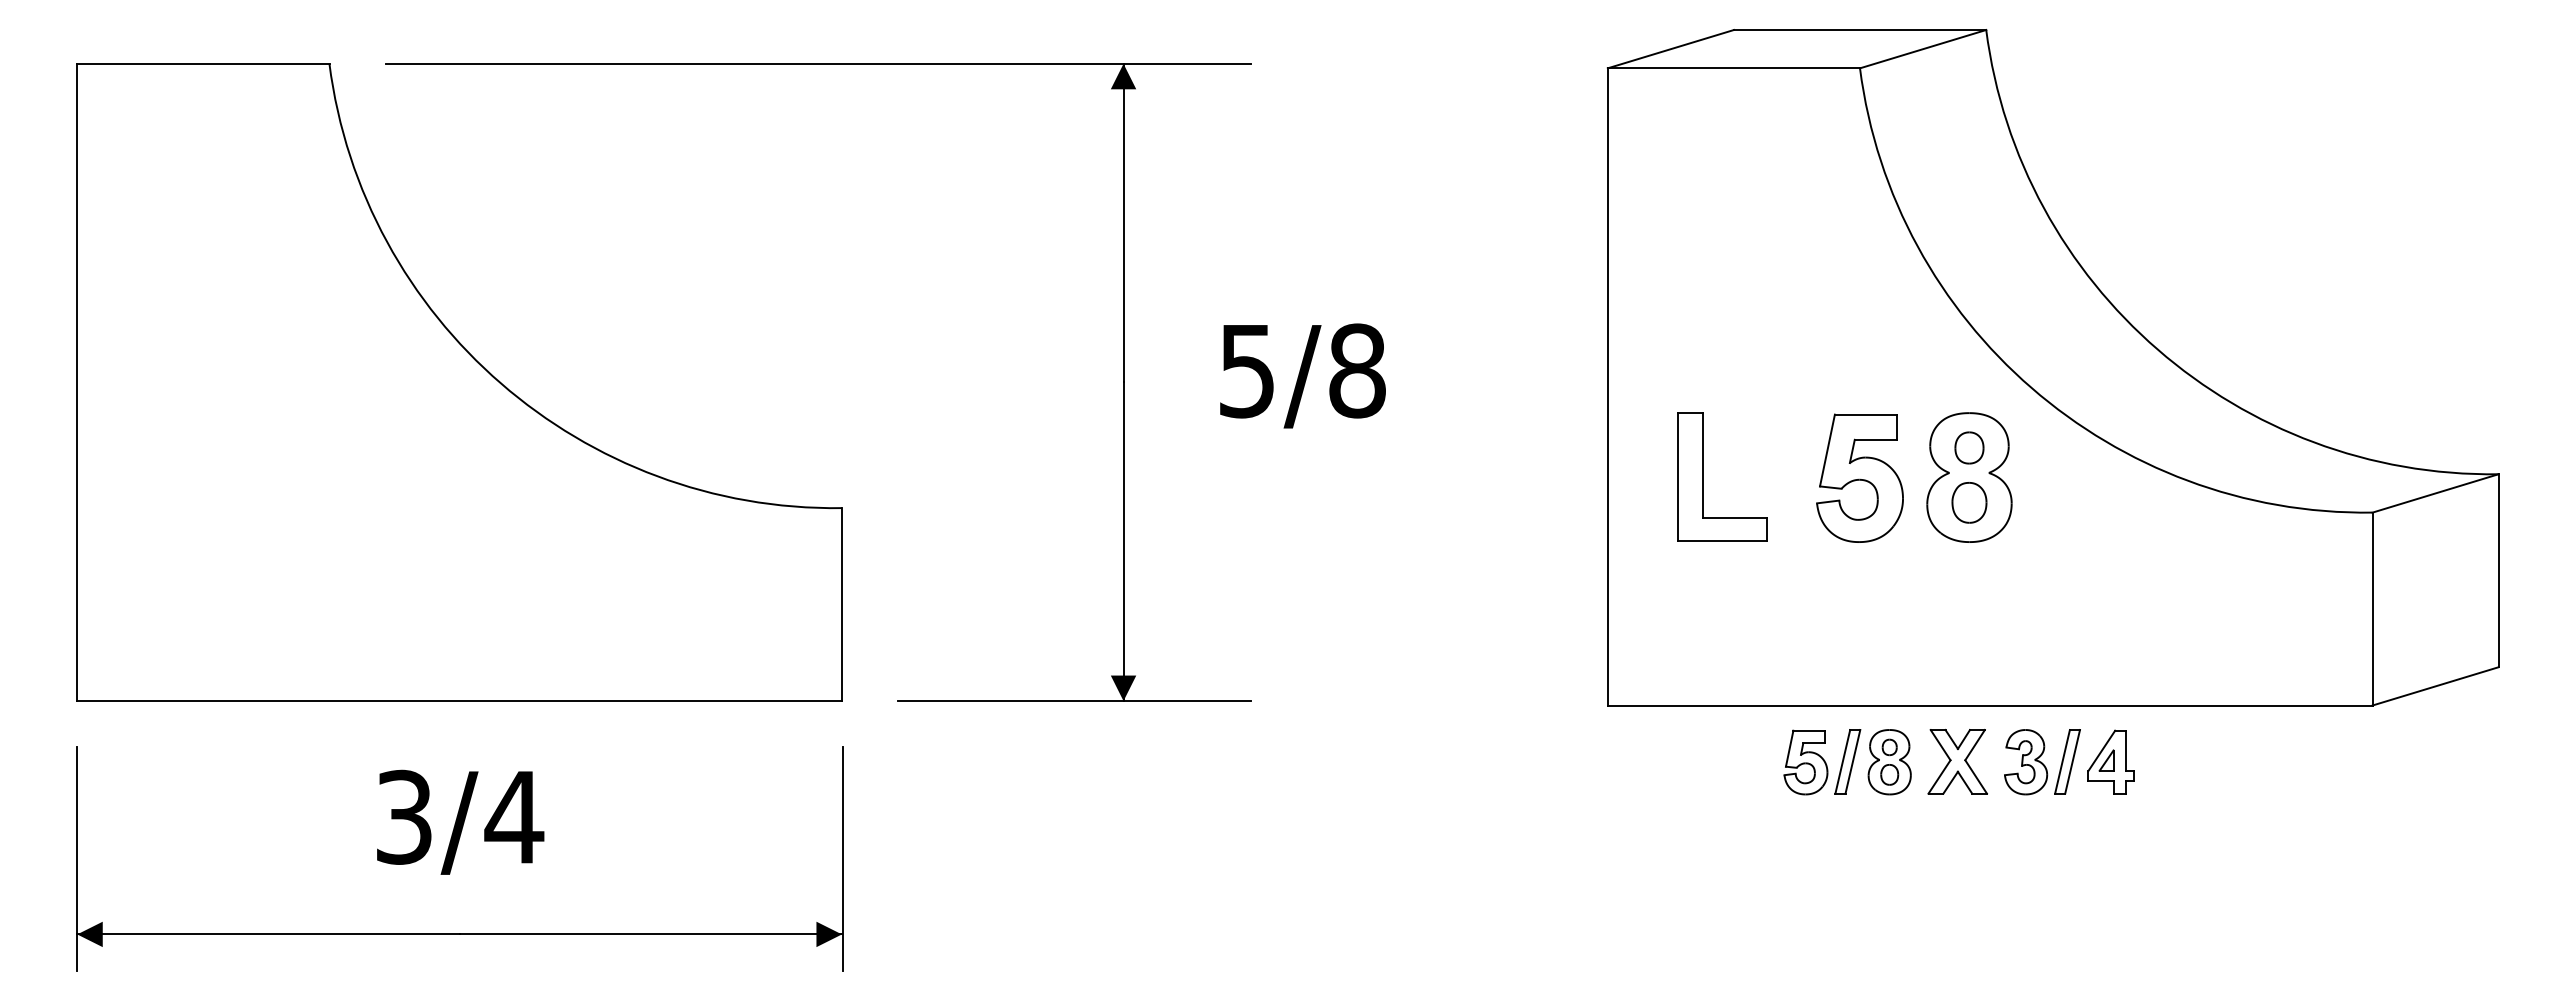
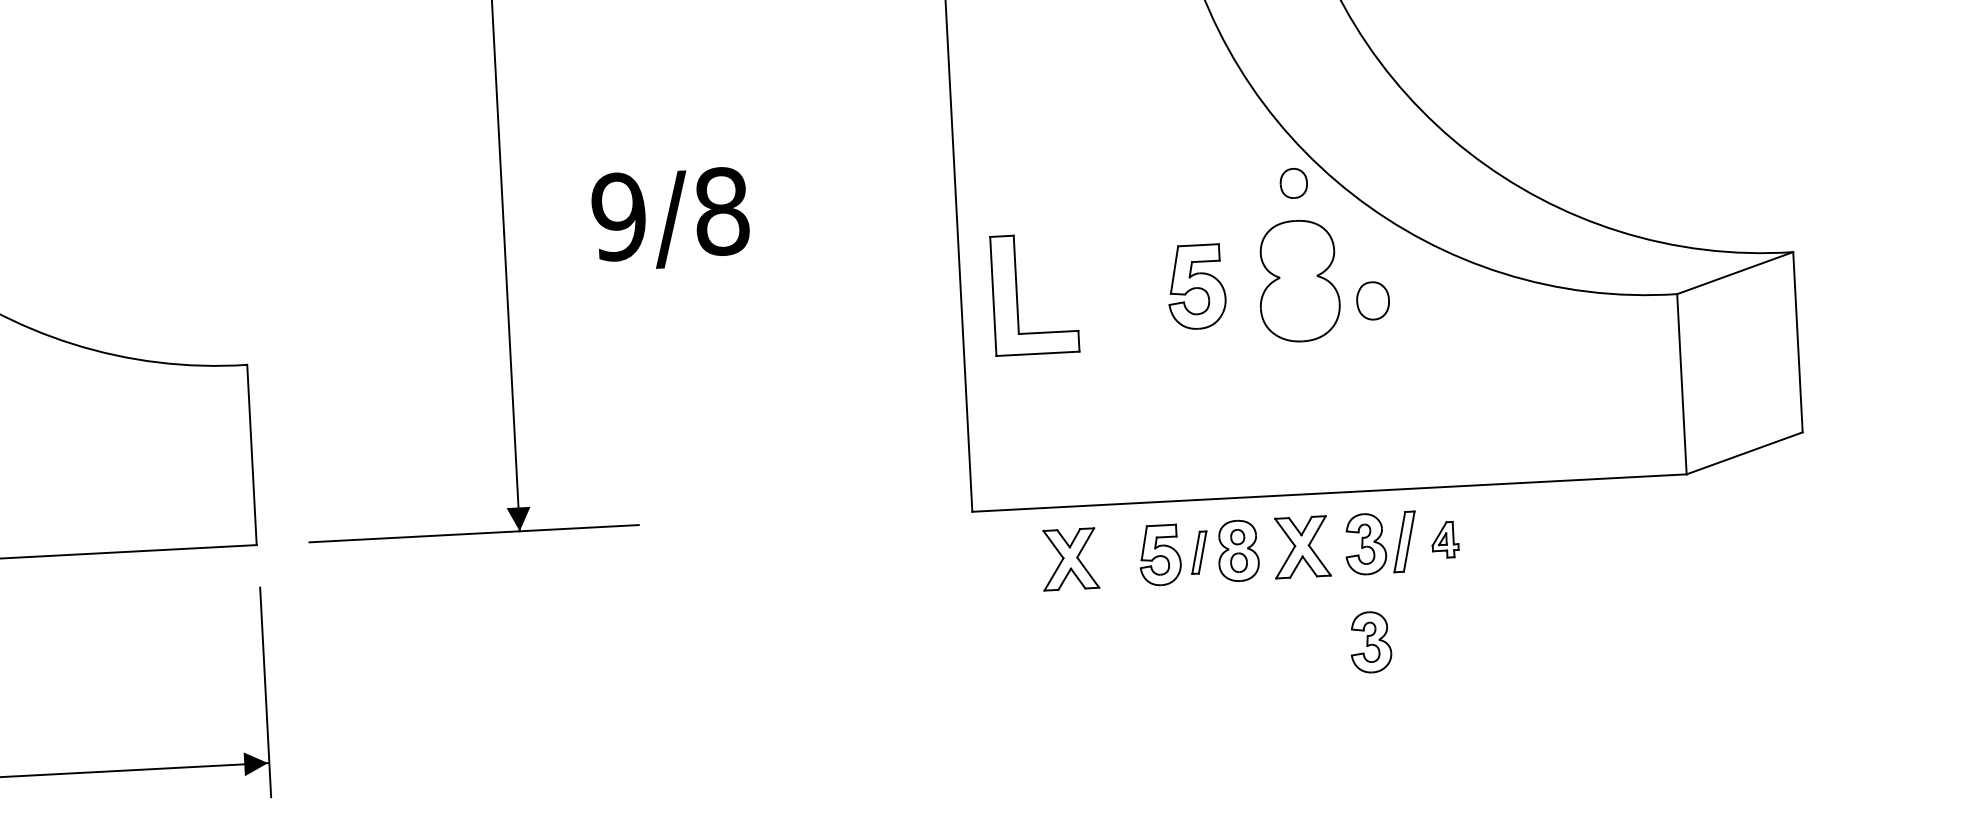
text: (1246, 370) -> (618, 216), 5/8 -> 9/8
part: (1969, 447) -> (1293, 182), moved
part: (1703, 476) -> (1016, 294), moved
part: (1859, 477) -> (1196, 286), size x0.7
part: (1969, 502) -> (1373, 300), moved
part: (1709, 761) -> (1070, 559), added
part: (1847, 761) -> (1198, 552), size x0.7
part: (2110, 761) -> (1444, 539), size x0.6
part: (2026, 867) -> (1371, 642), added

